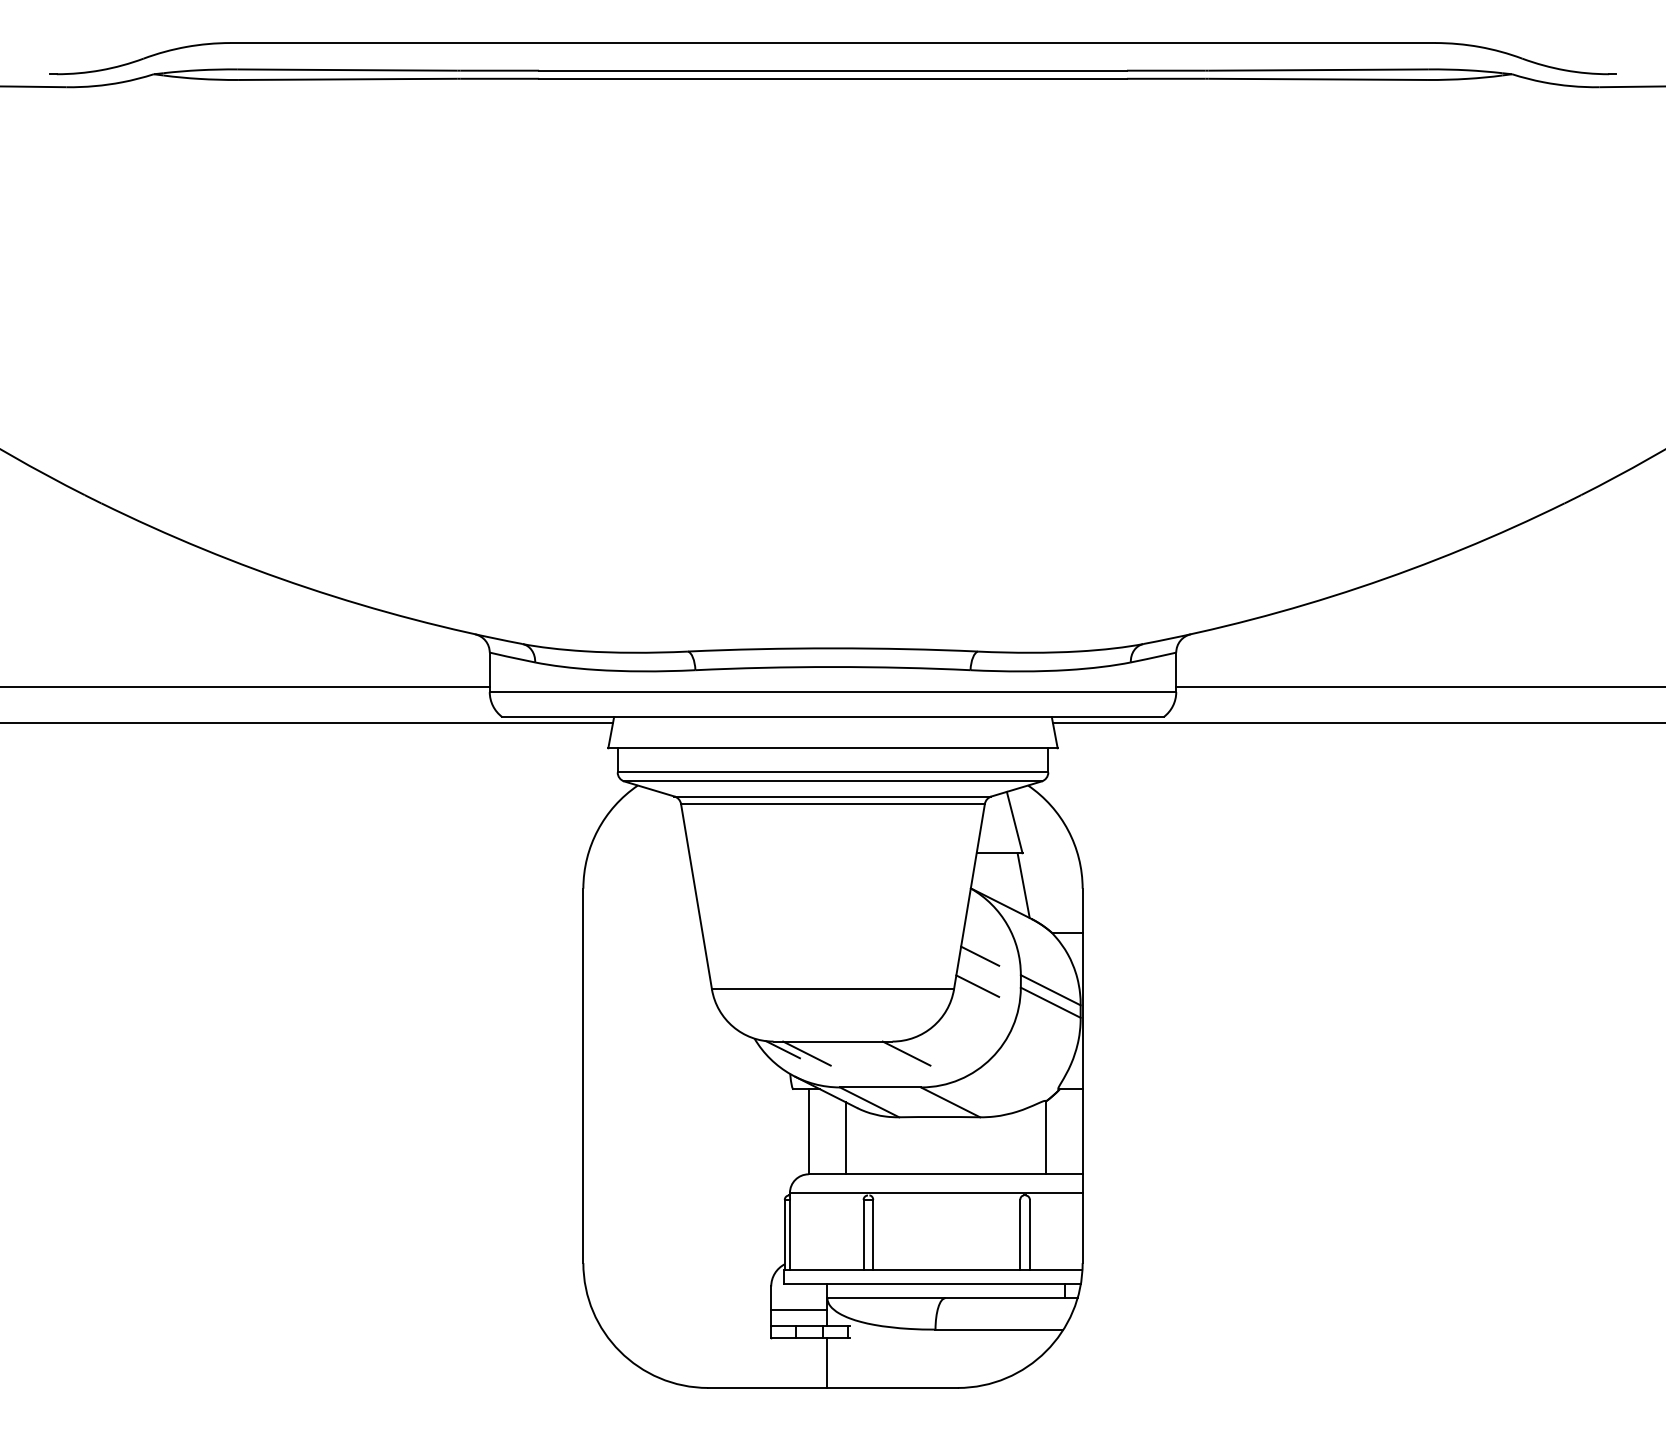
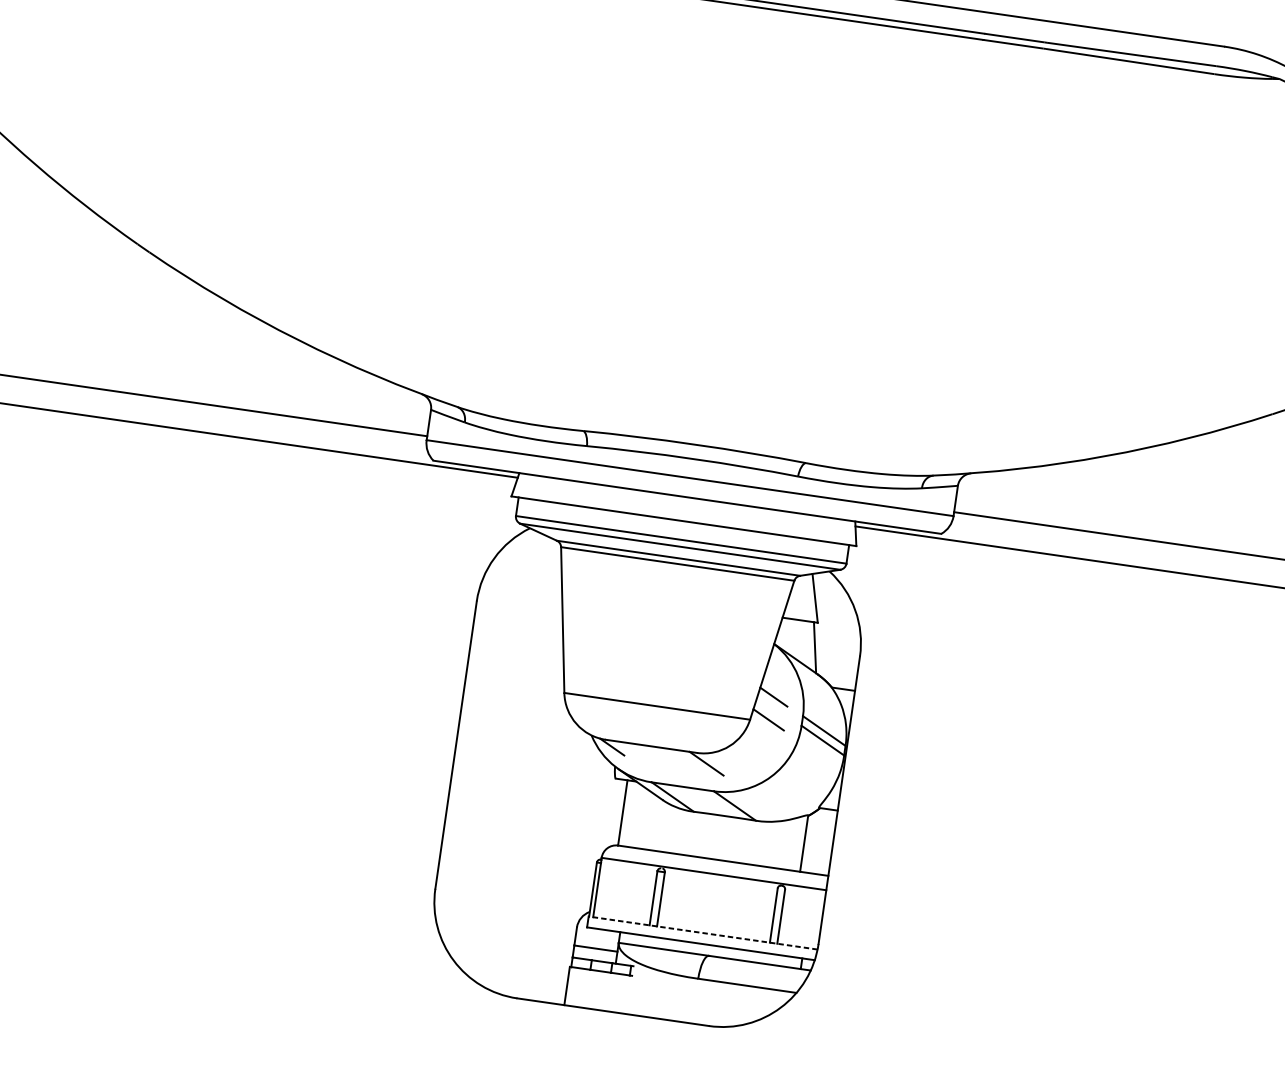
line: (806, 1053) -> (629, 752), removed
line: (846, 1138) -> (651, 822), removed
line: (932, 1270) -> (702, 933), solid -> dashed
line: (827, 1362) -> (567, 985), moved

